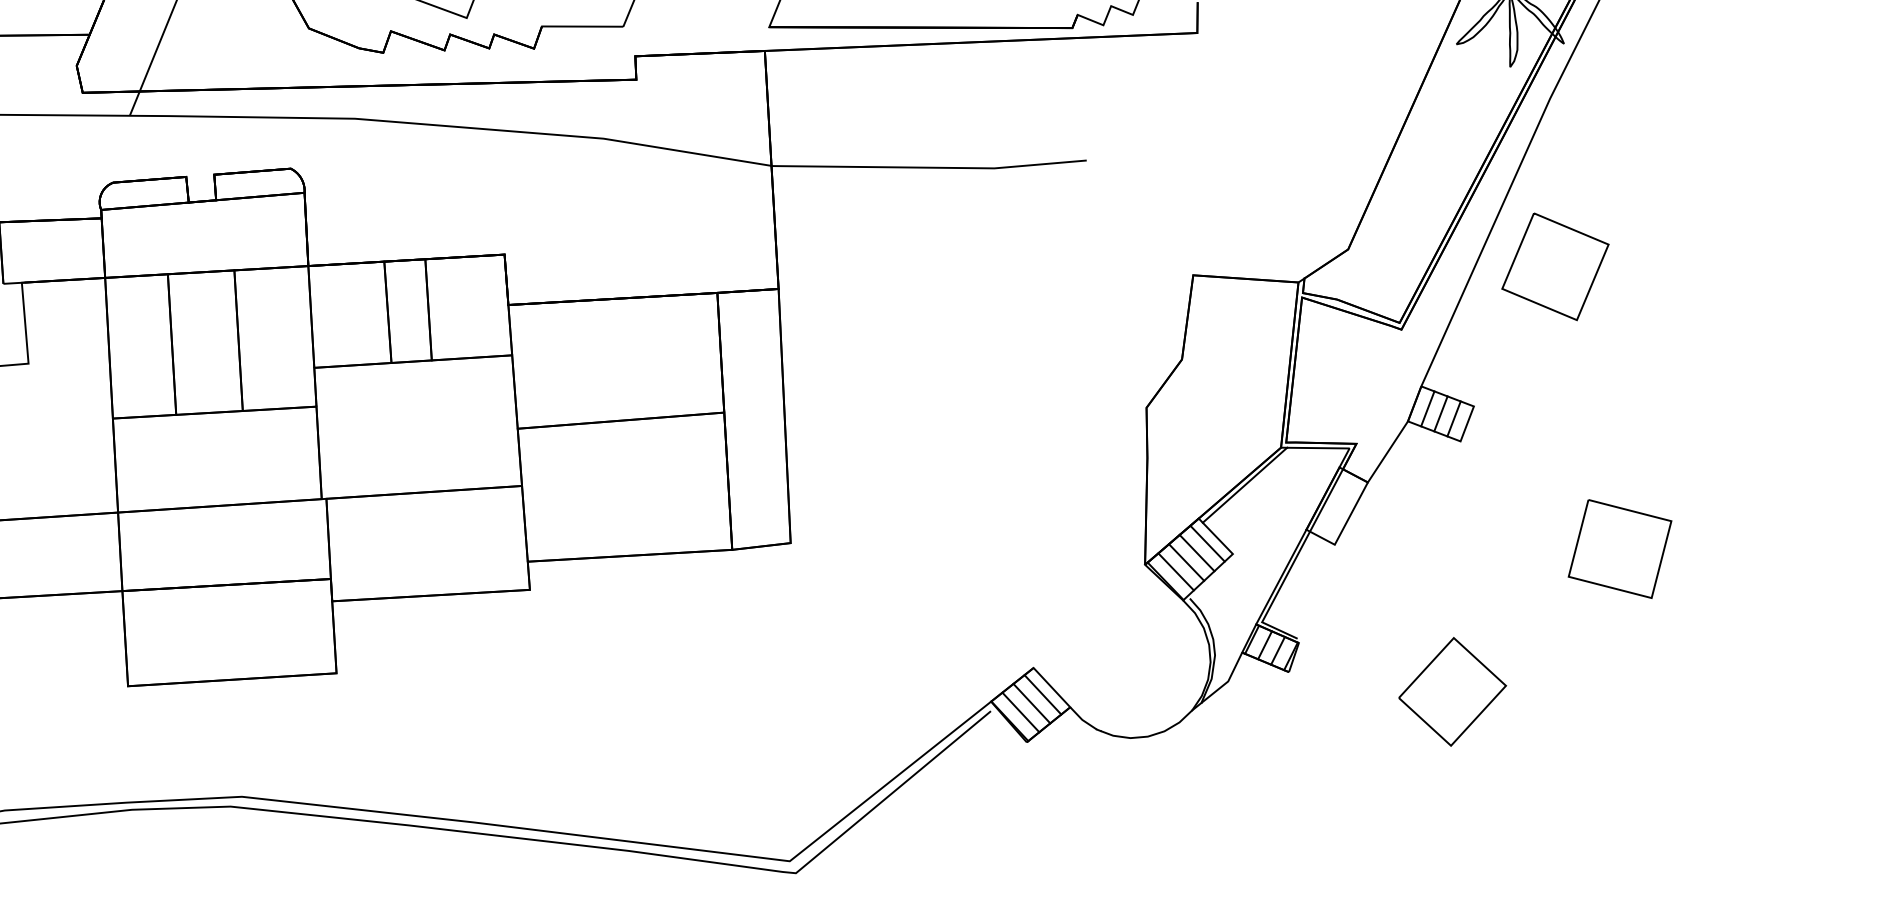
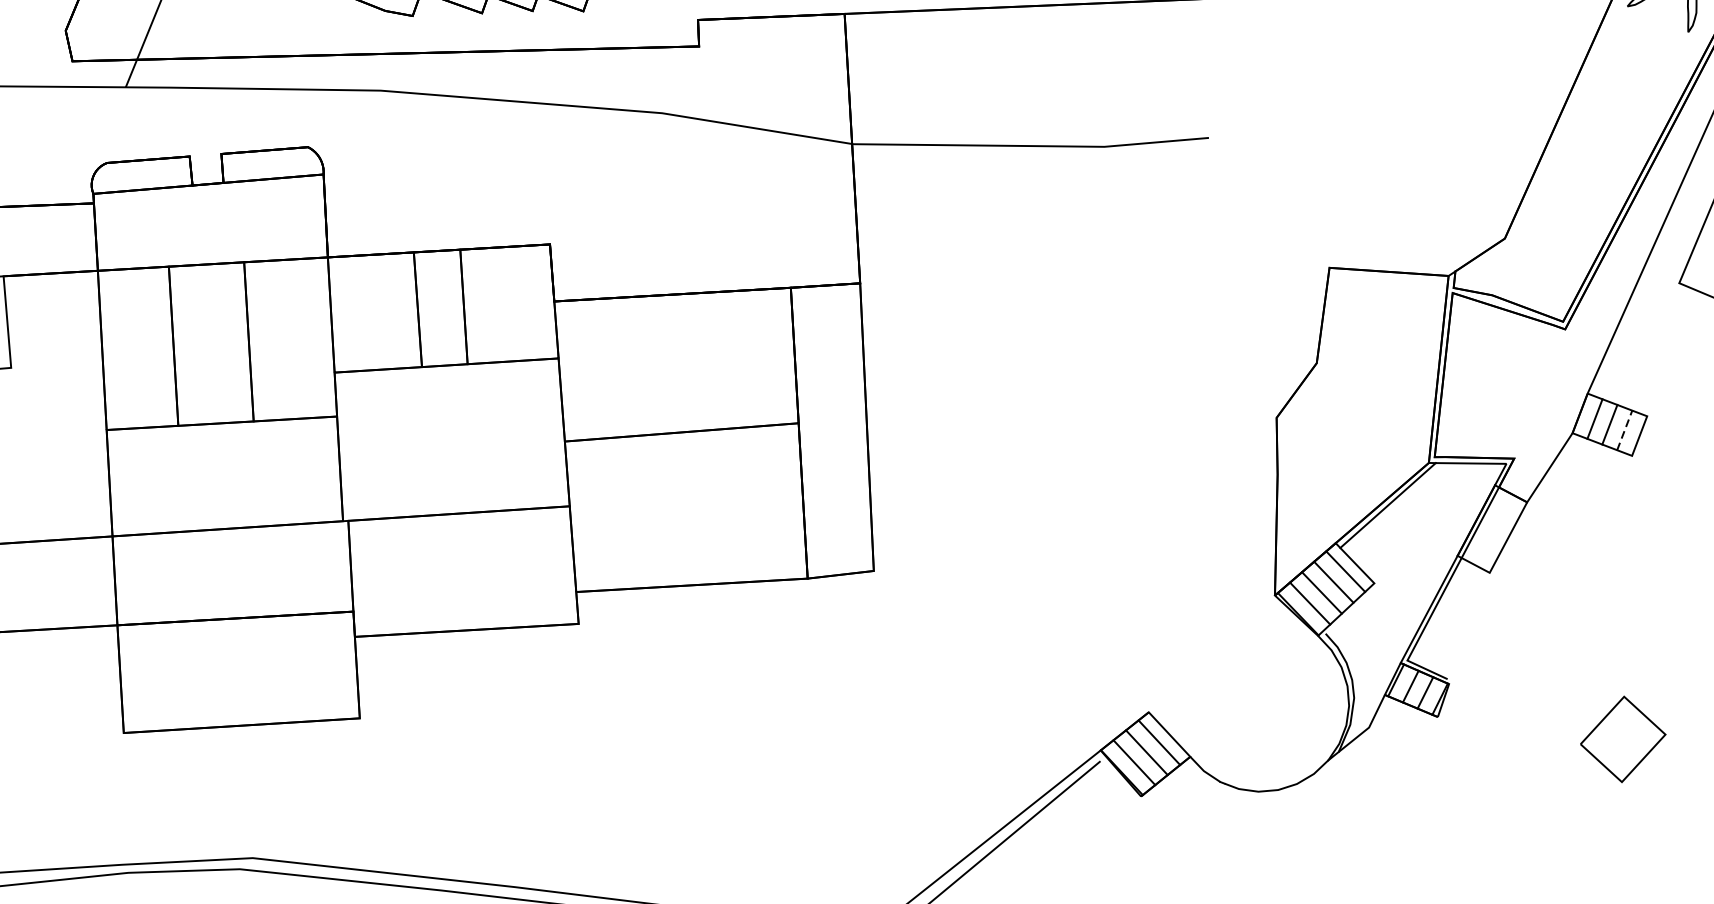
line: (1454, 418) -> (1625, 429), solid -> dashed
part: (1452, 691) -> (1622, 738), size x0.7

